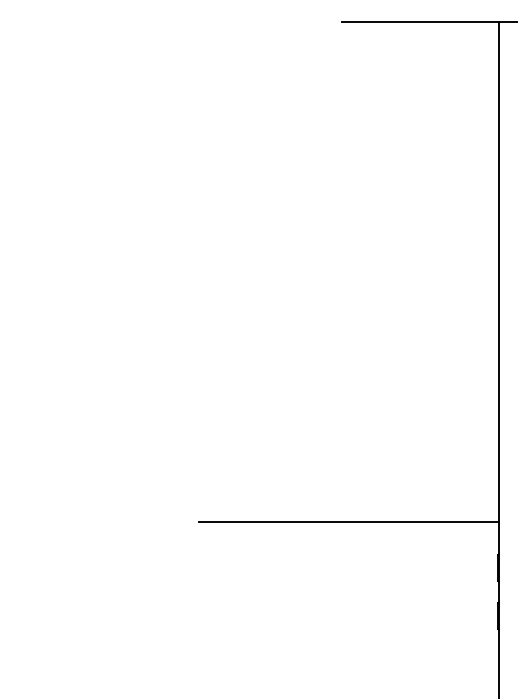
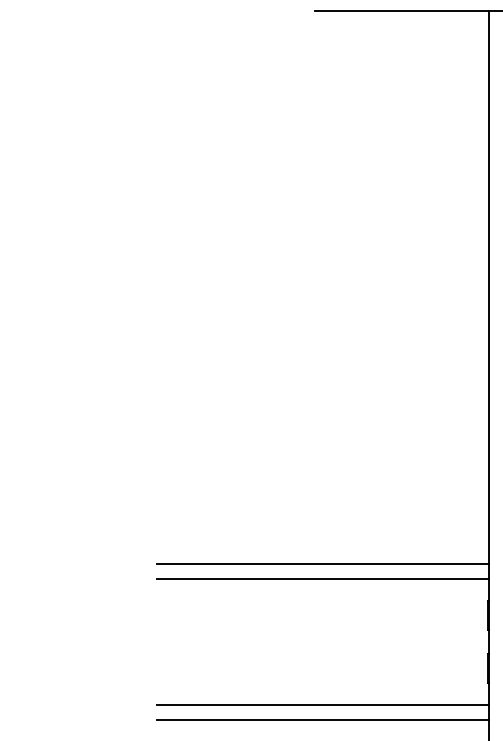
line: (348, 535) -> (322, 579), added
line: (348, 648) -> (322, 704), added
line: (348, 663) -> (322, 720), added

